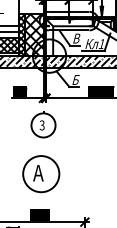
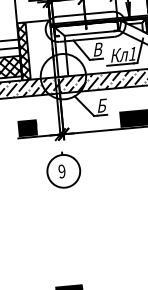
hatch: (34, 34) -> (40, 49), removed
text: (41, 125) -> (61, 171), 3 -> 9
part: (41, 174) -> (67, 238), removed

